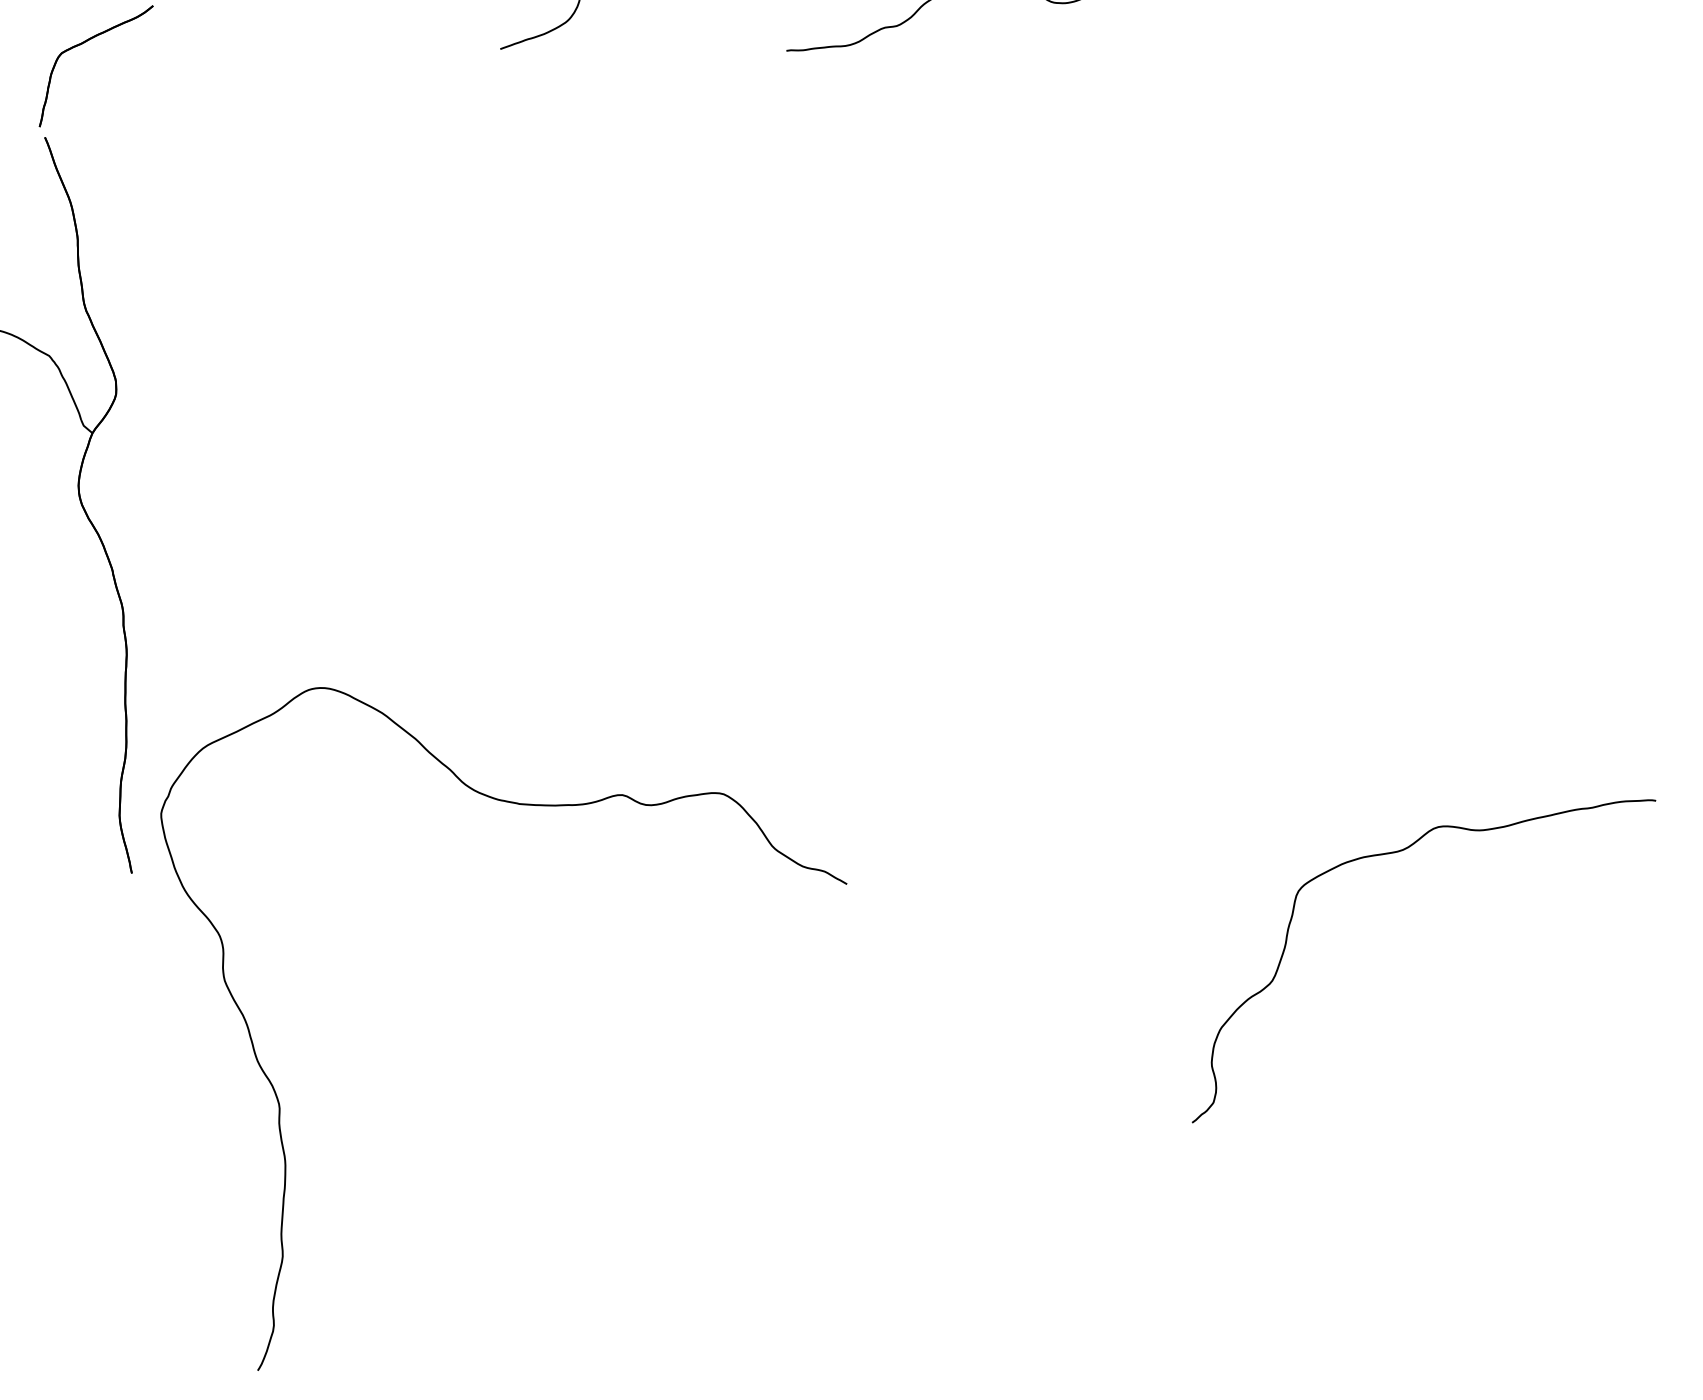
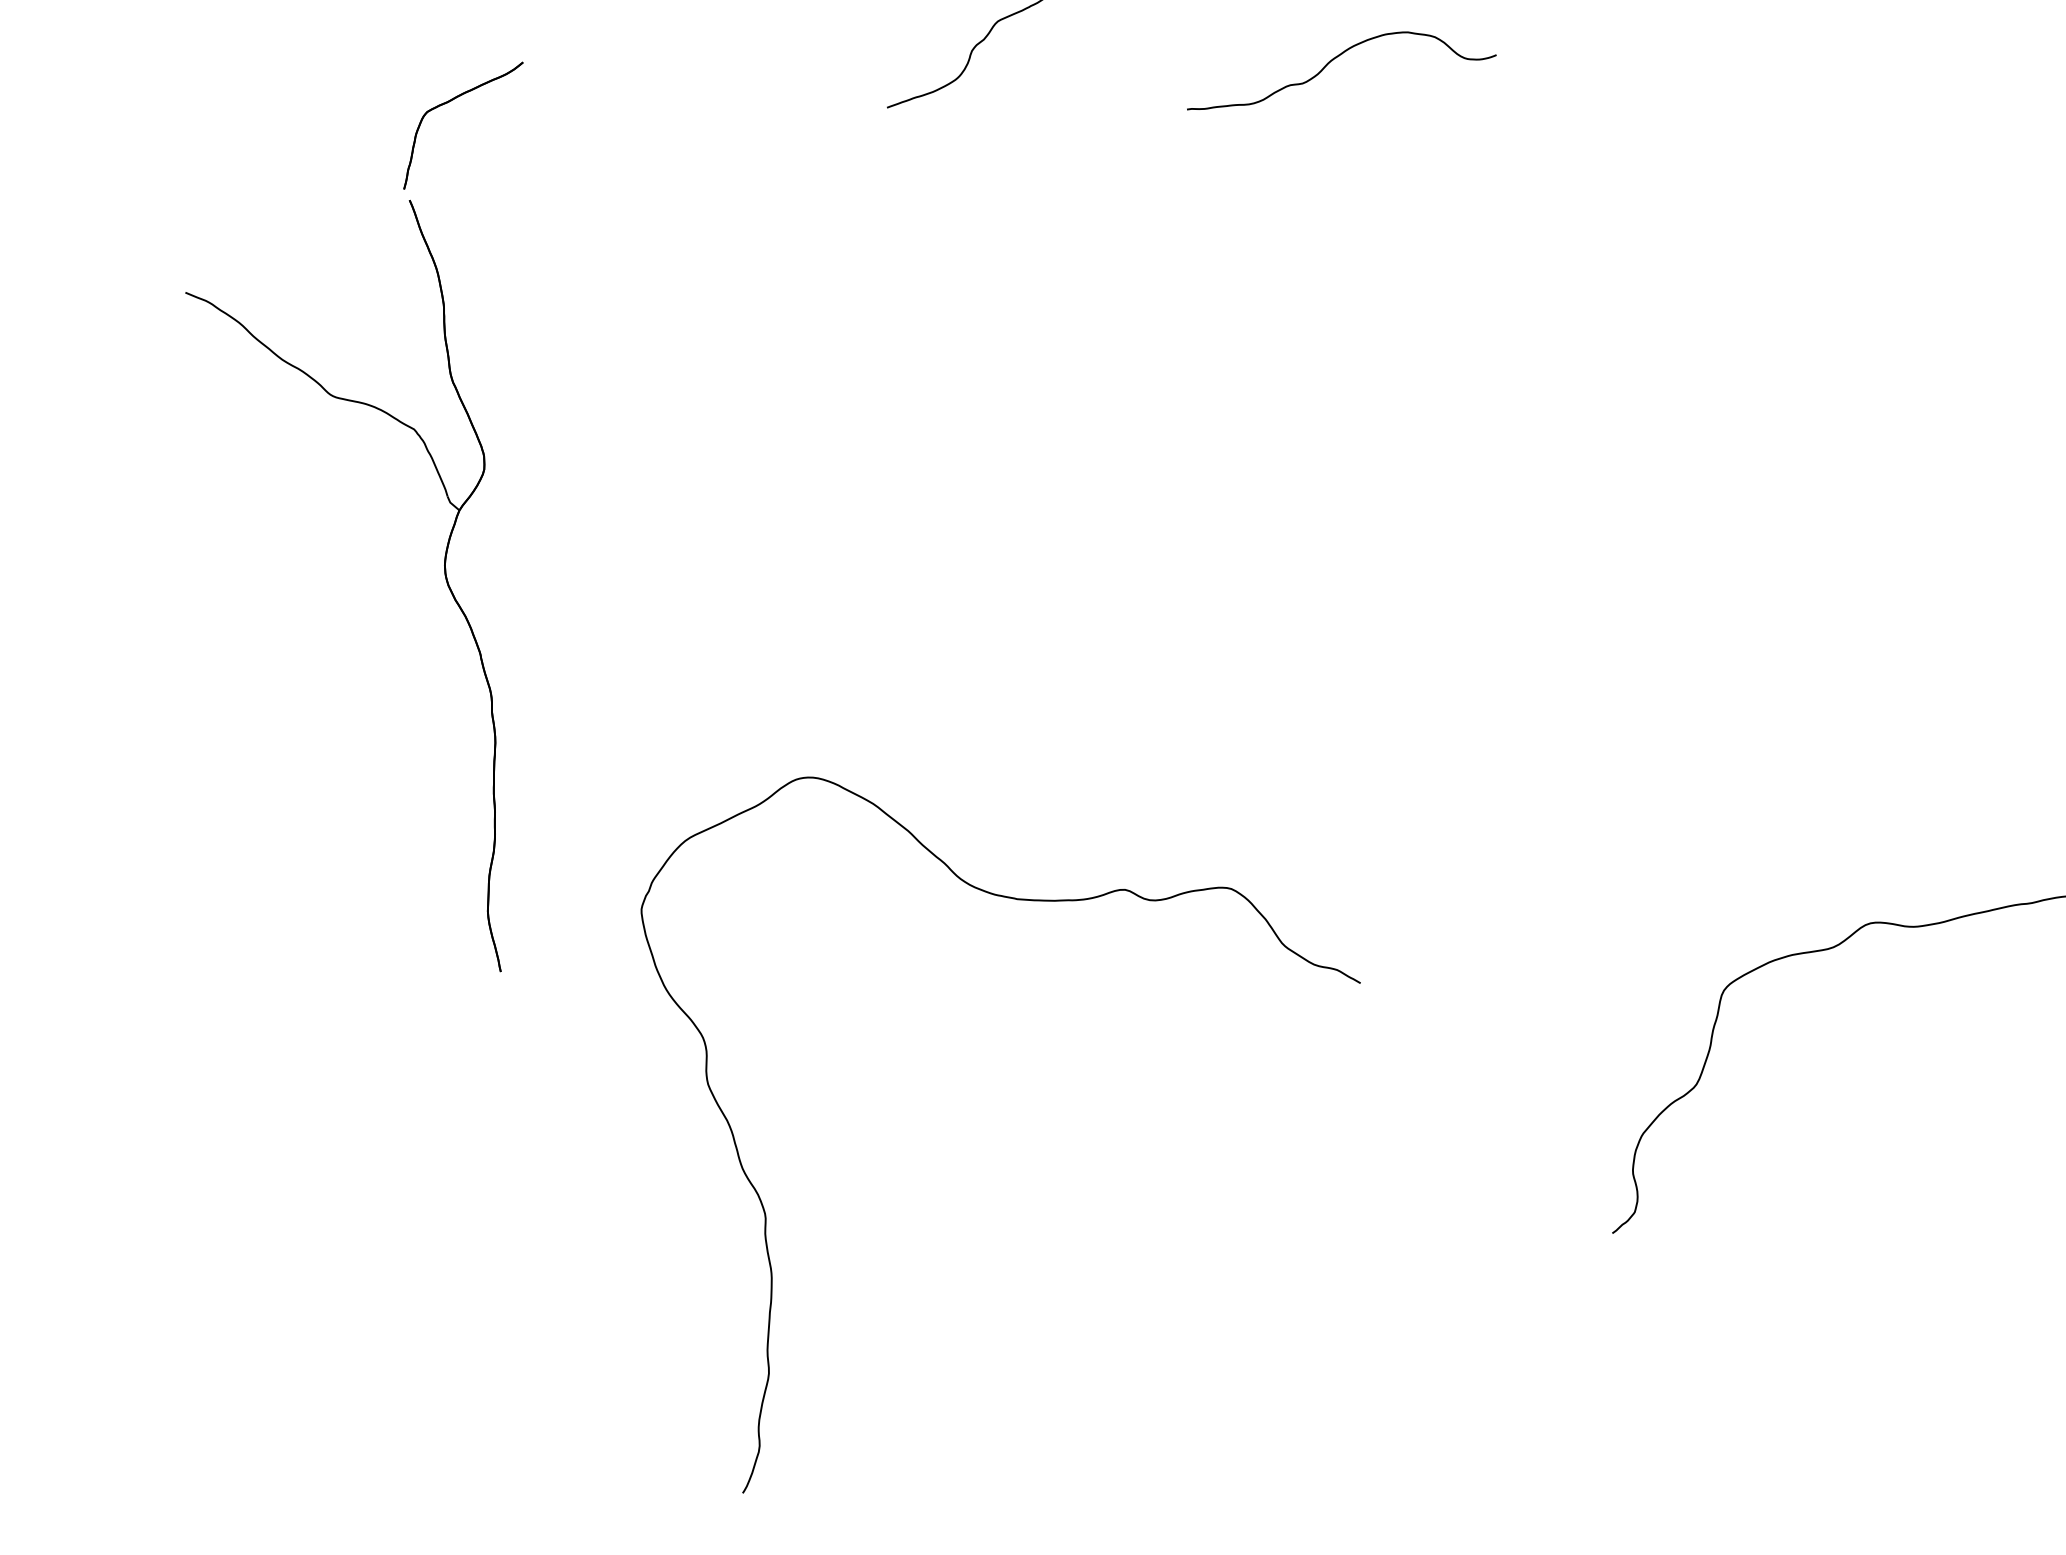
curve: (519, 805) -> (1017, 900), moved

